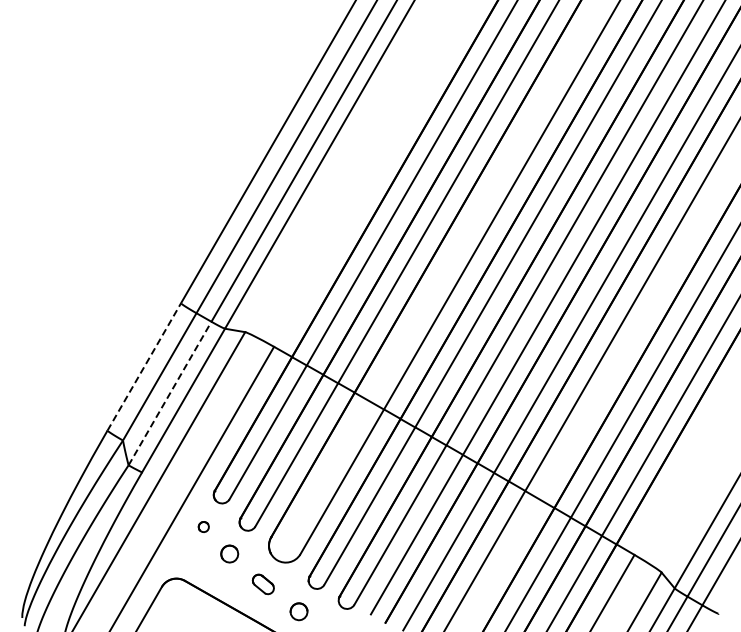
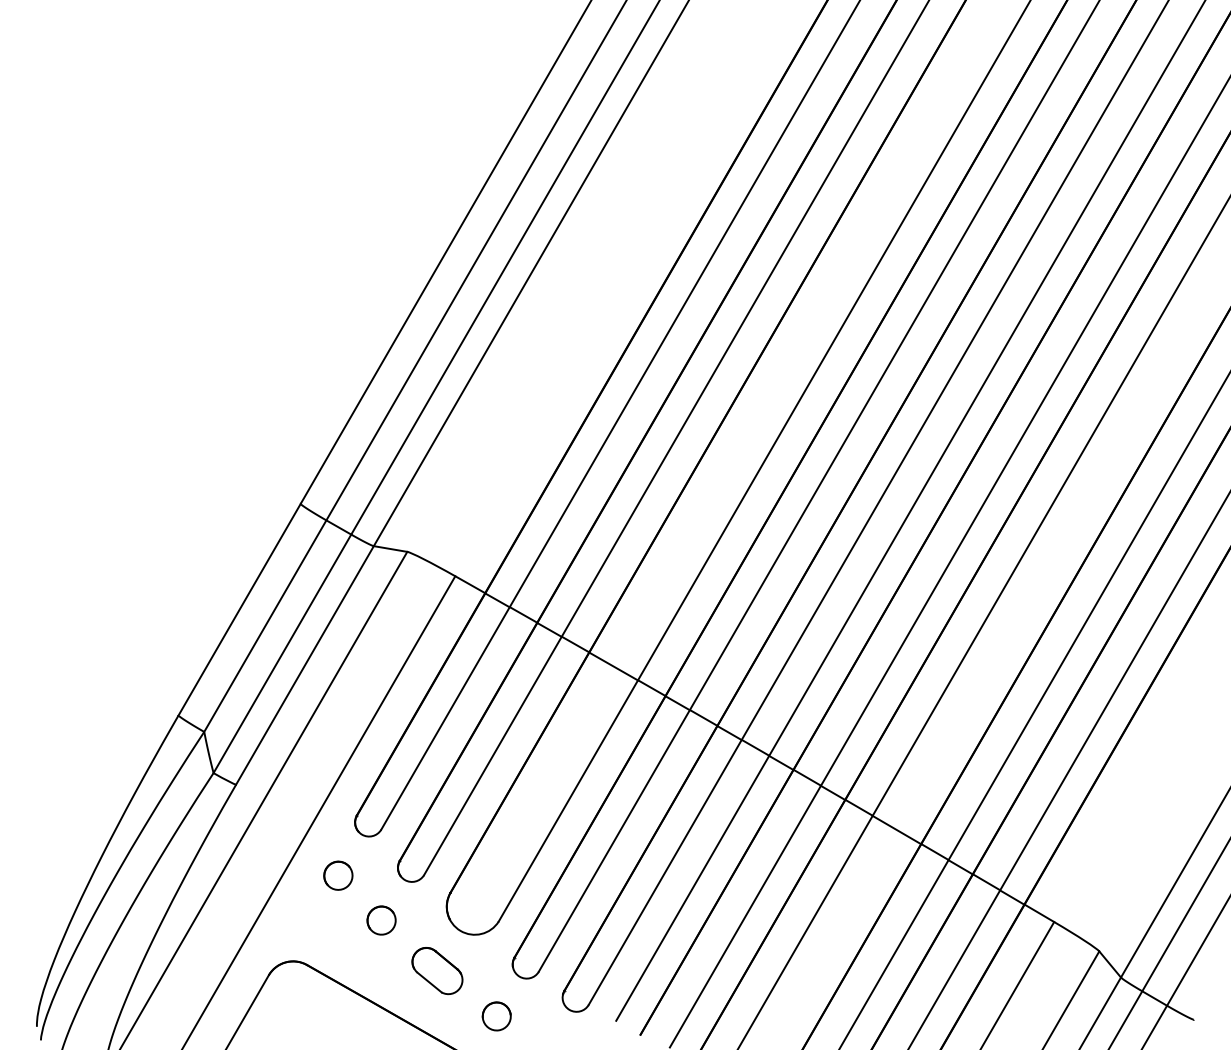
line: (144, 366) -> (239, 608), dashed -> solid
line: (170, 393) -> (283, 653), dashed -> solid
part: (203, 526) -> (338, 874), size x1.67
part: (263, 584) -> (437, 971), size x1.43

